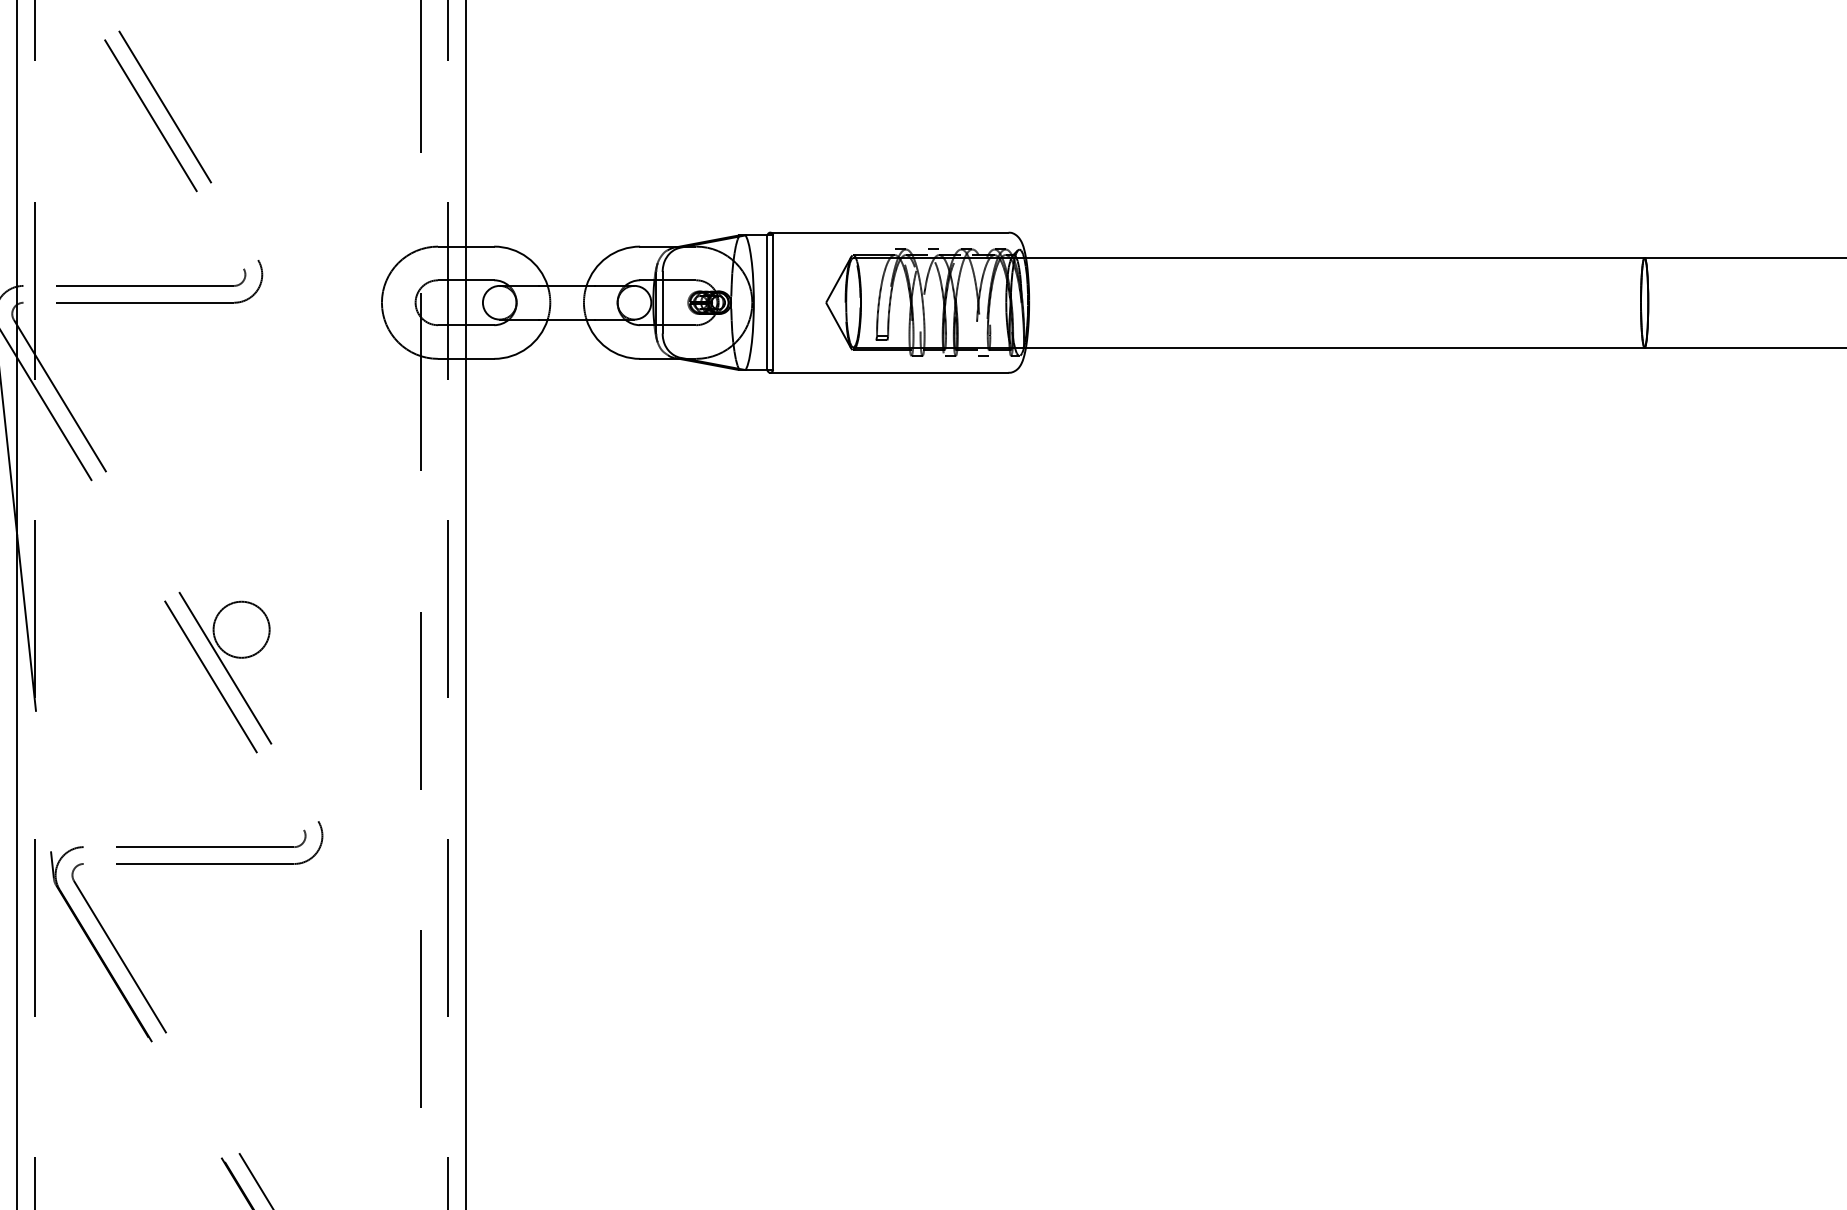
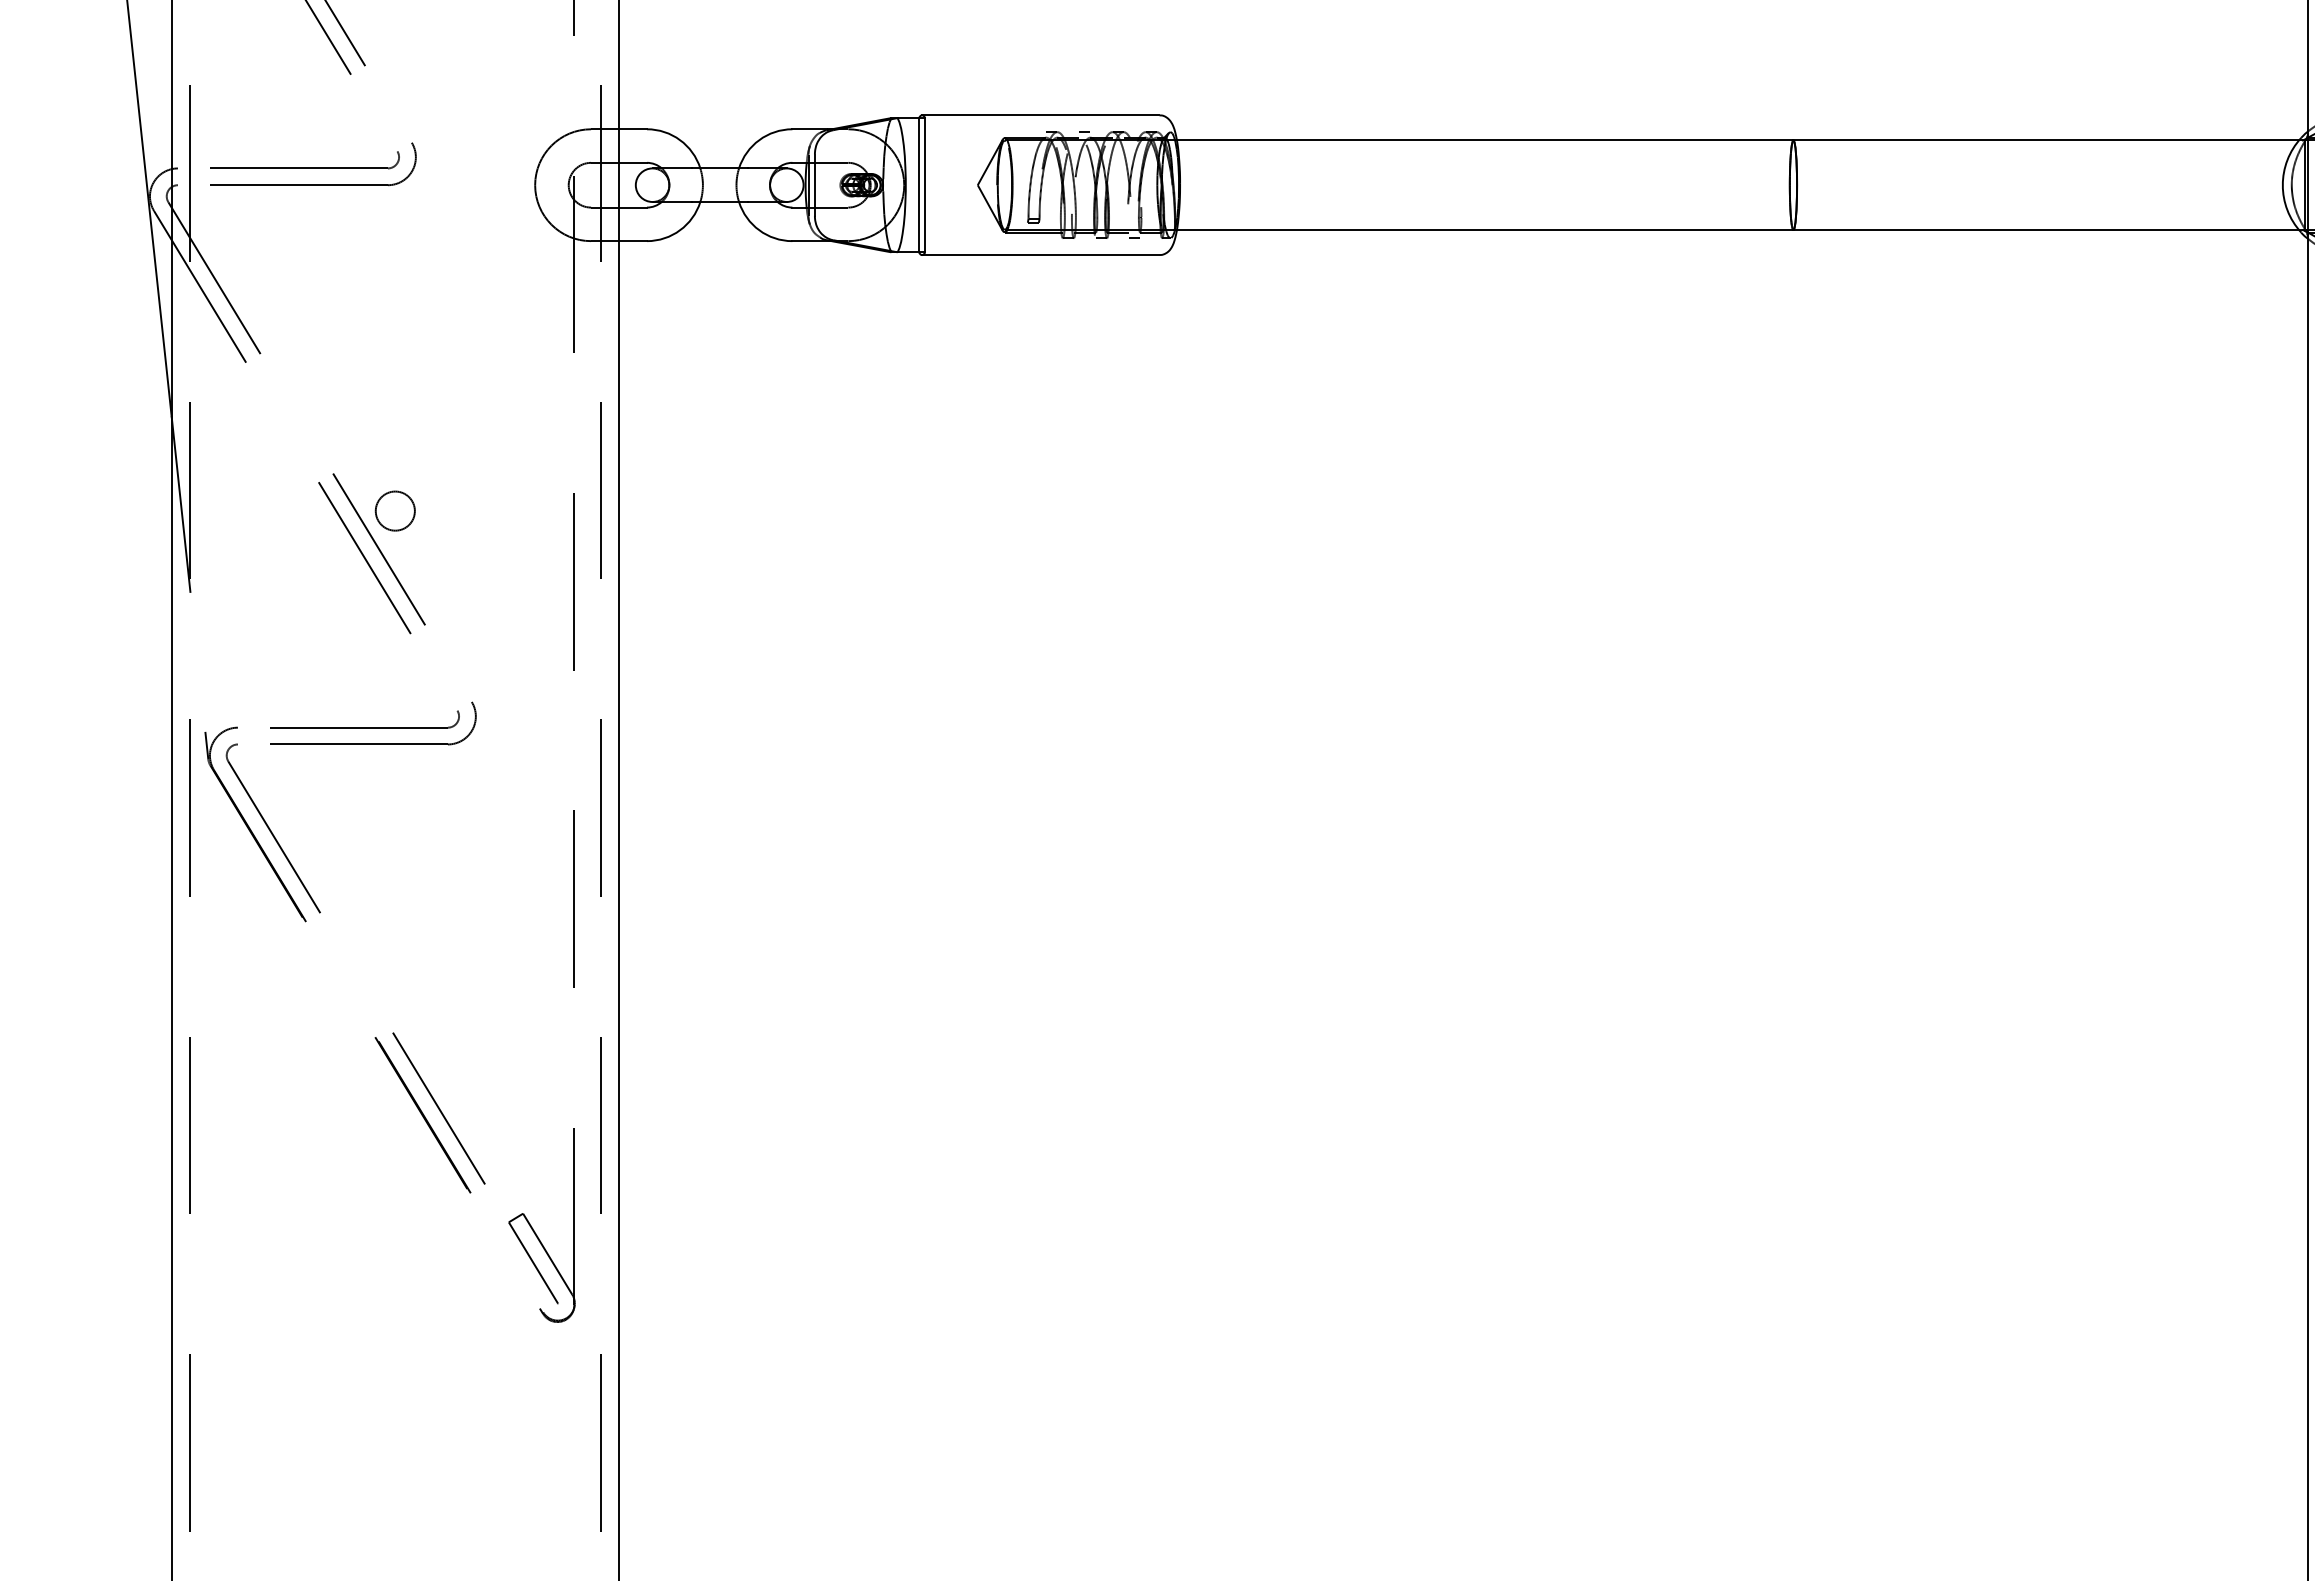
circle: (241, 630) -> (395, 511), size x0.7

